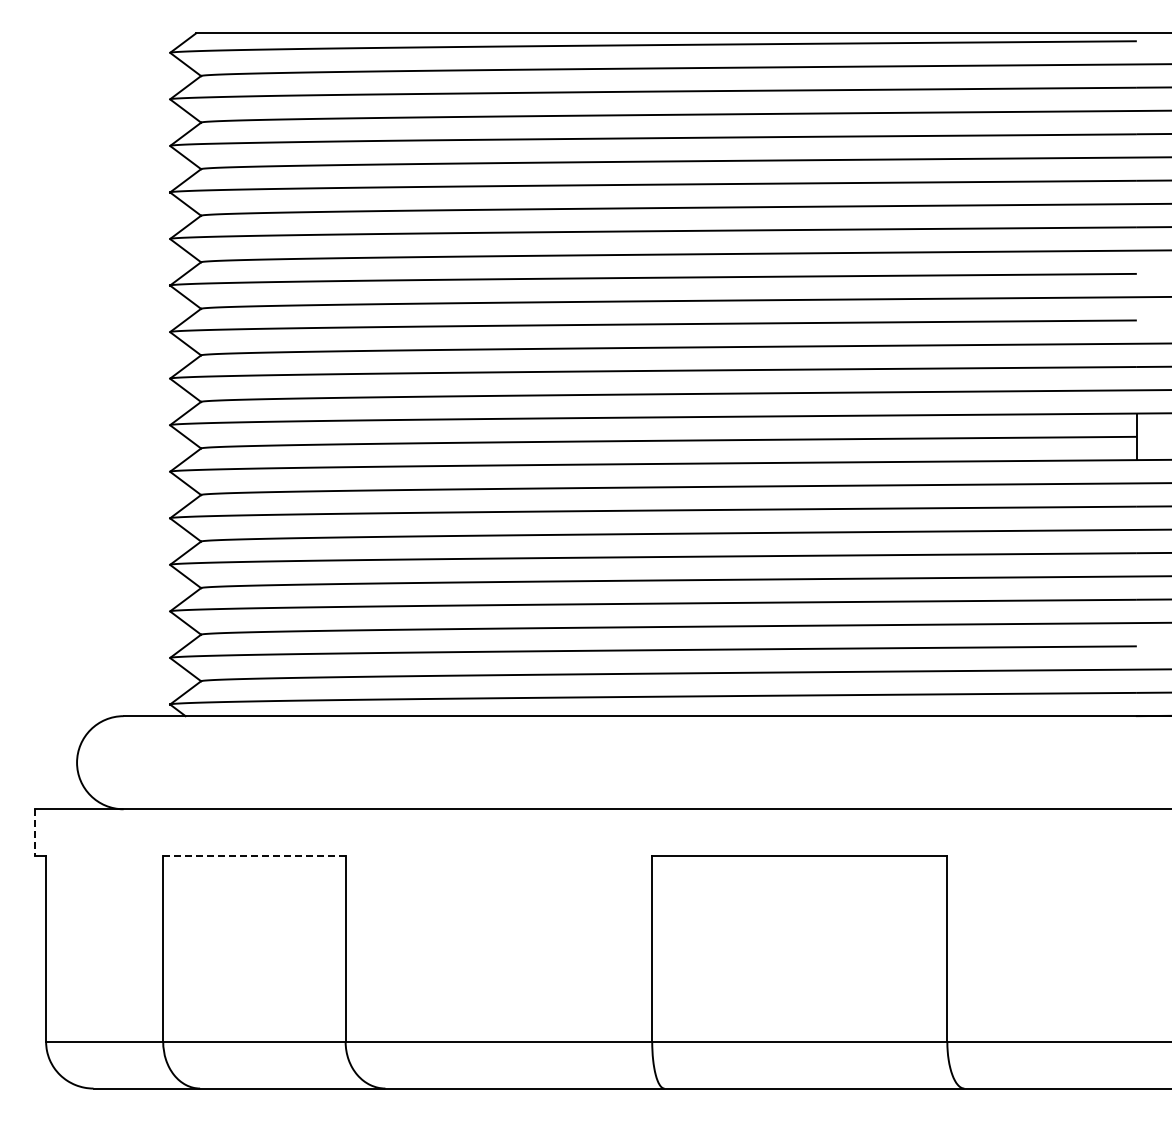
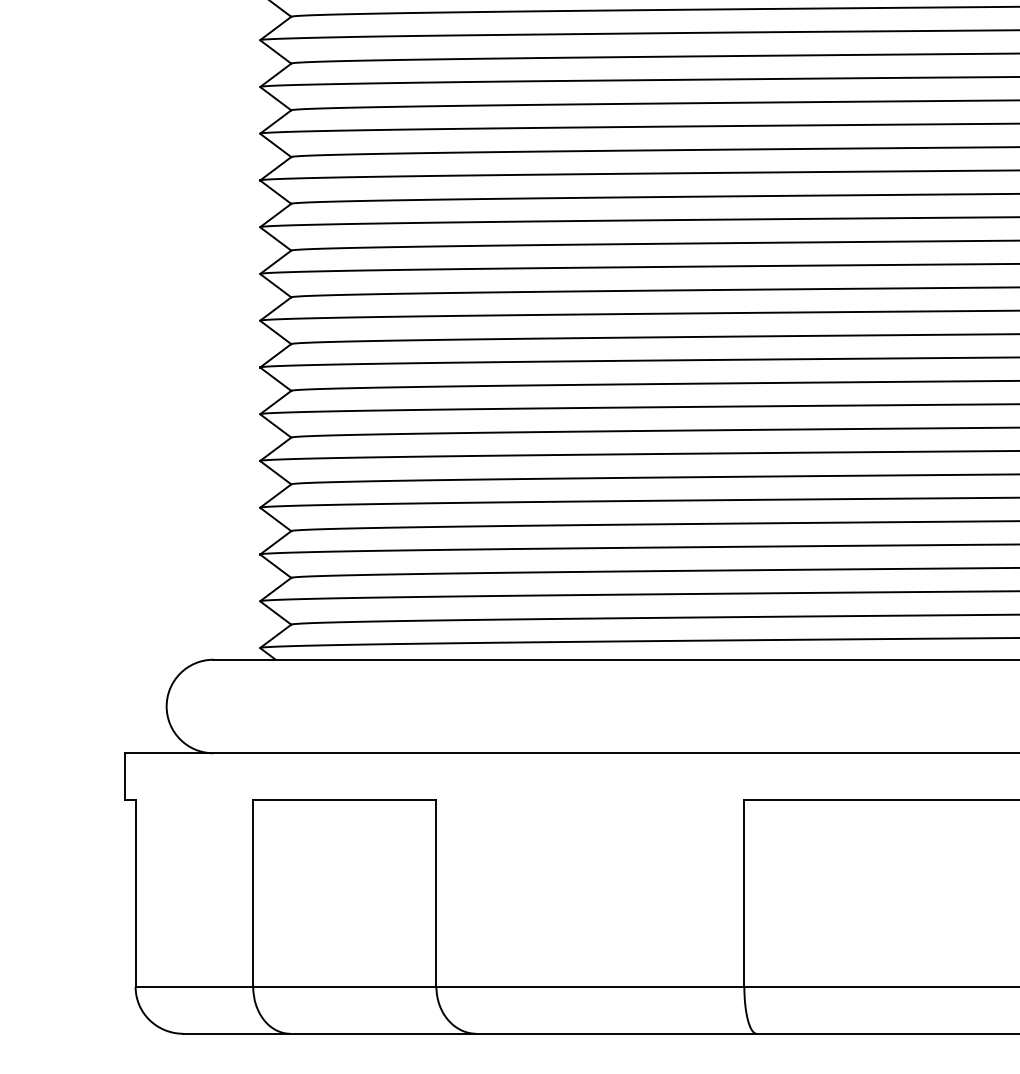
line: (35, 833) -> (124, 777), dashed -> solid
line: (253, 855) -> (343, 799), dashed -> solid

